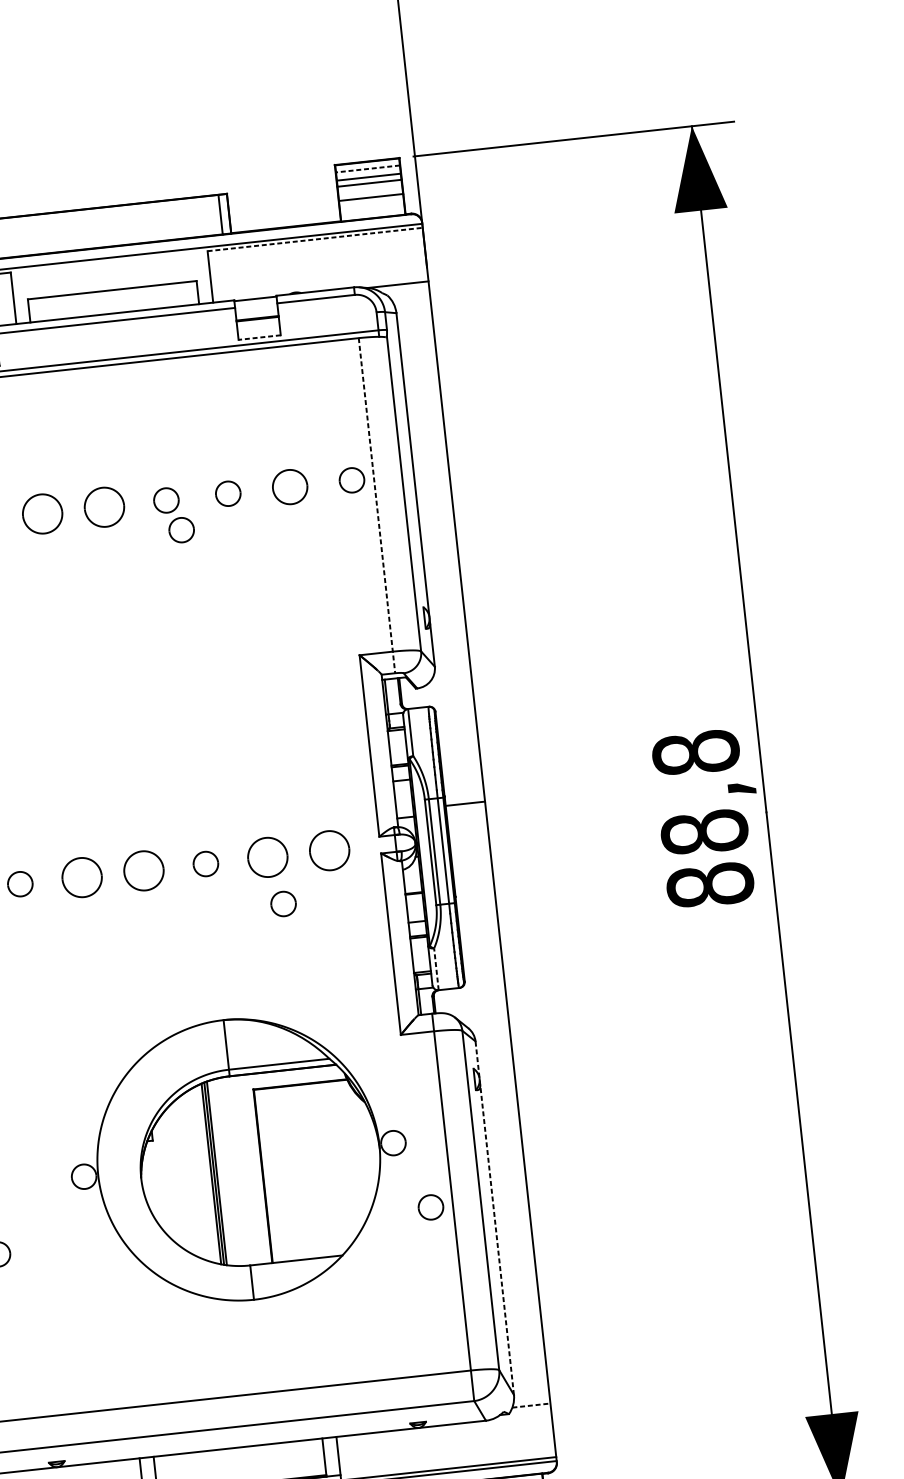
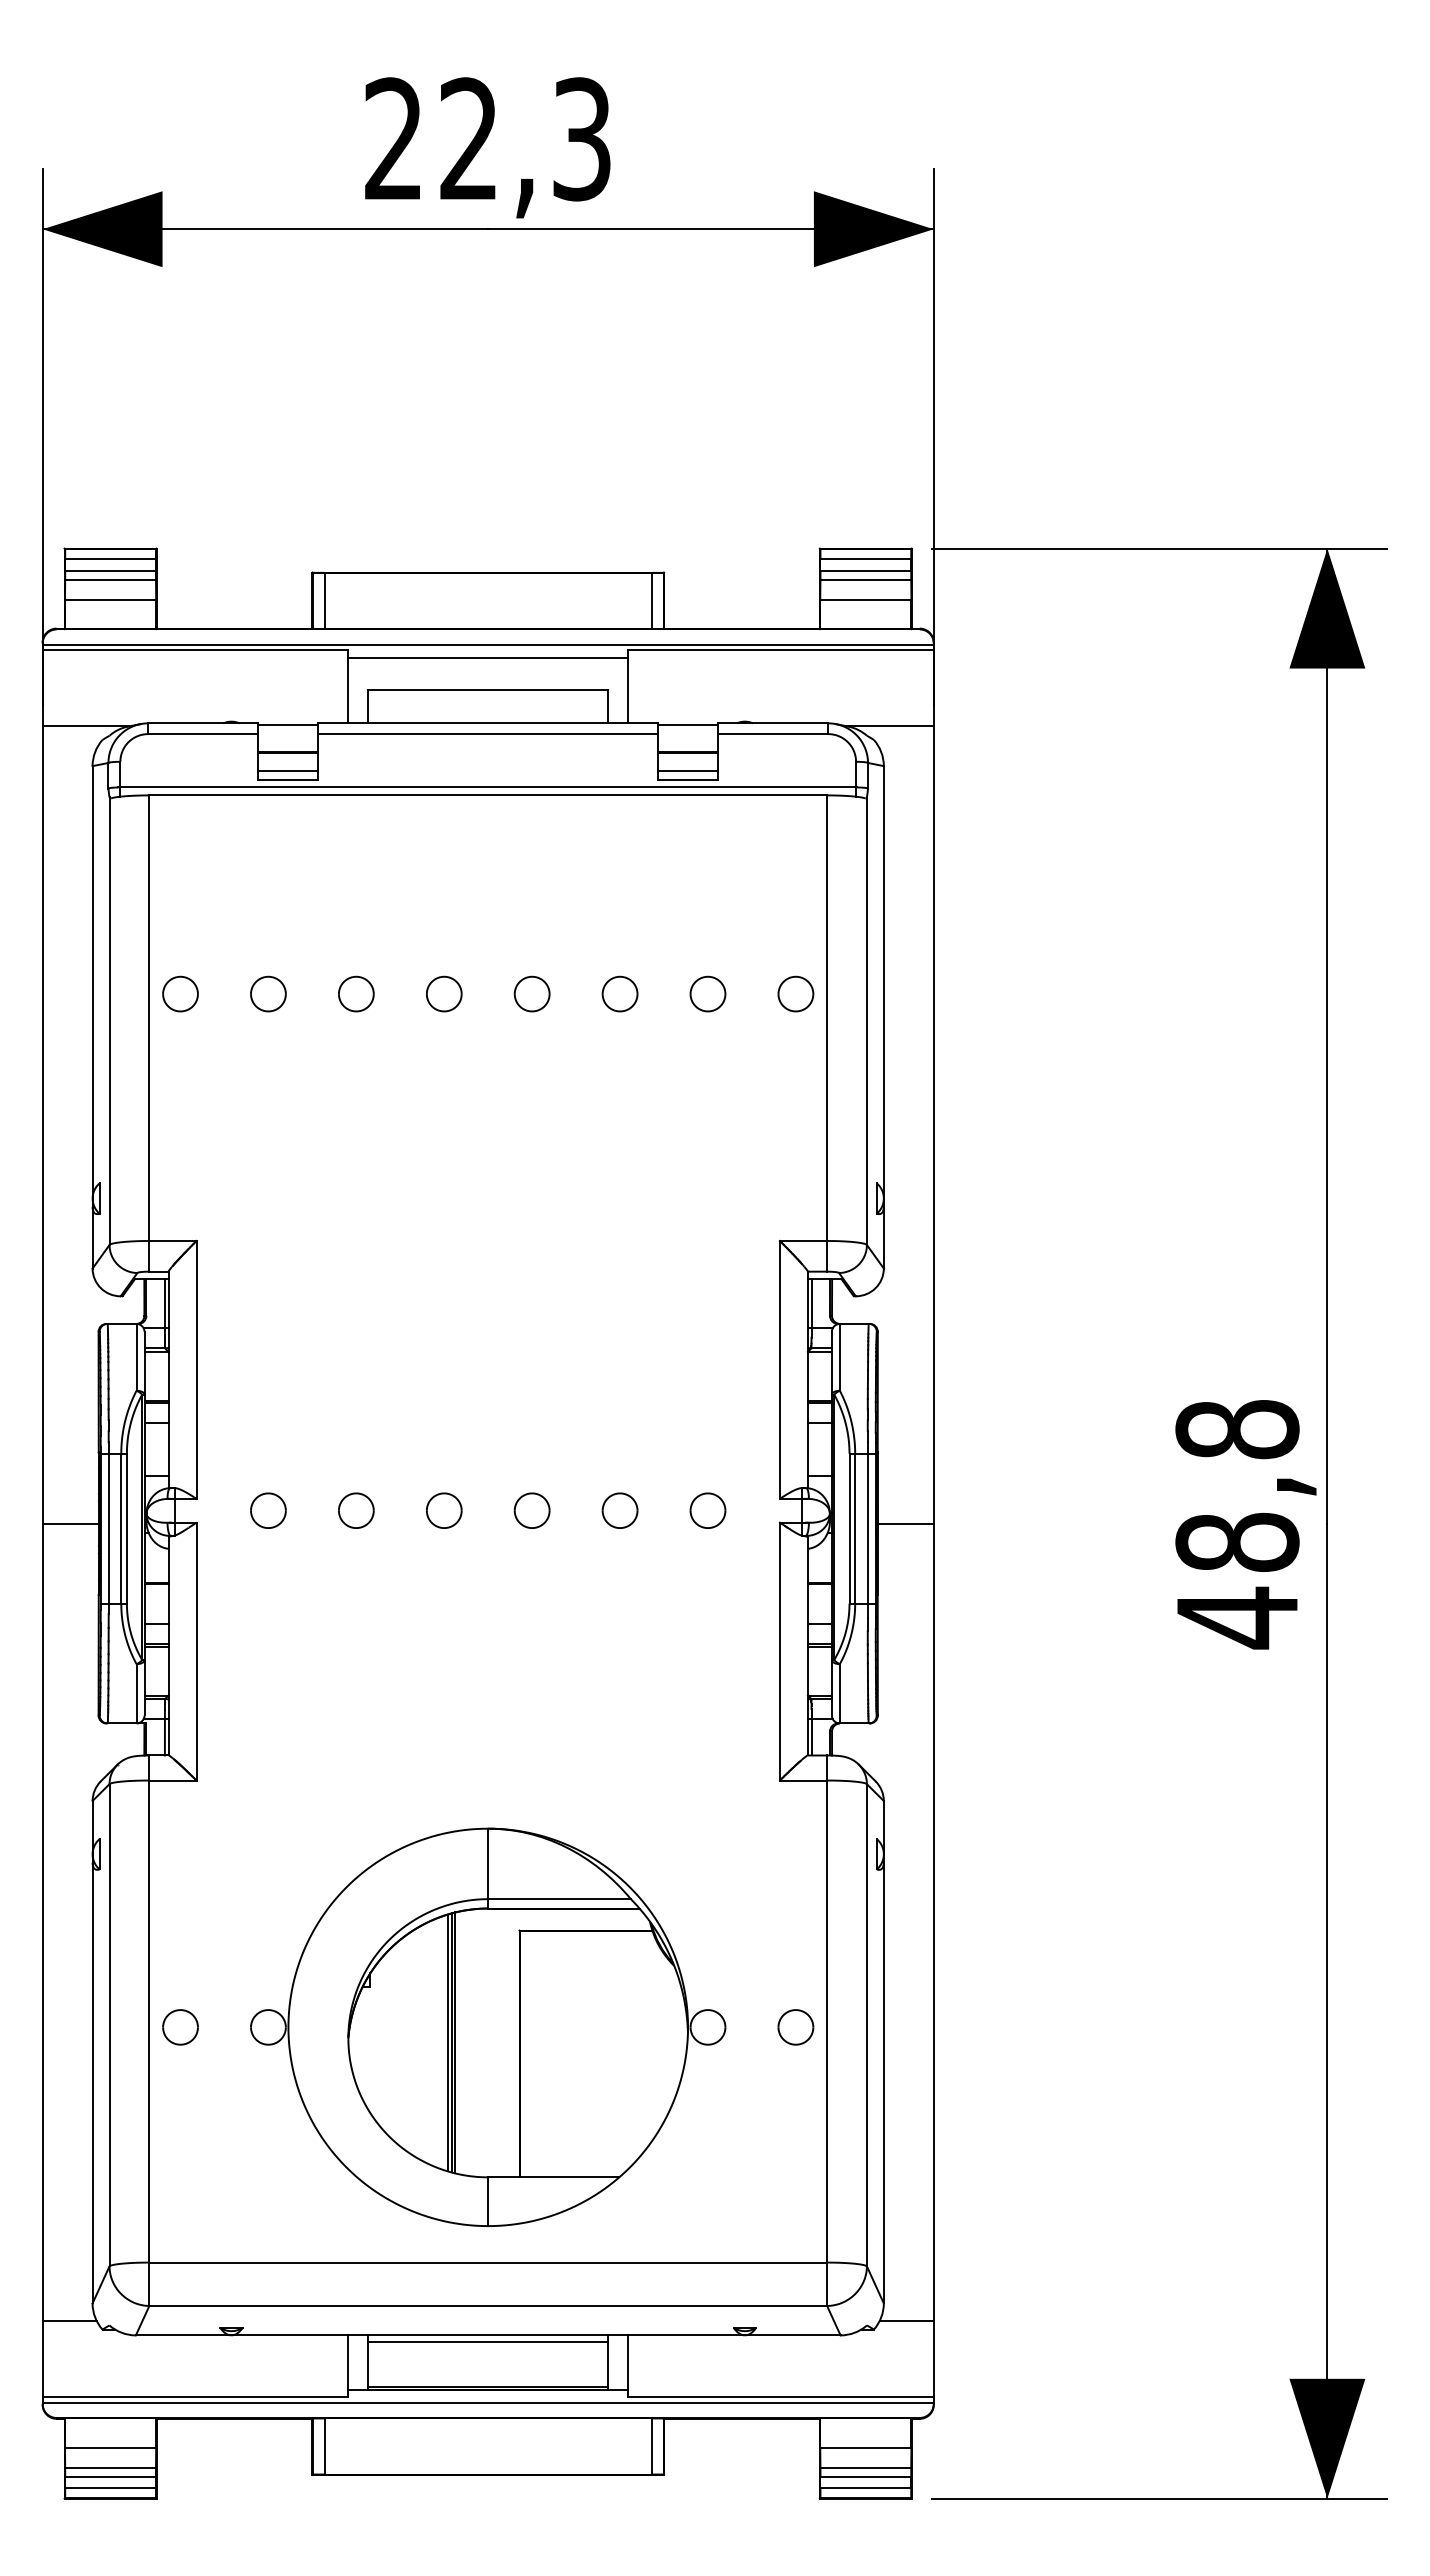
line: (367, 169) -> (865, 559), dashed -> solid
line: (314, 239) -> (780, 650), dashed -> solid
line: (109, 266) -> (488, 657), added
line: (258, 331) -> (687, 770), added
line: (260, 337) -> (688, 779), dashed -> solid
part: (289, 486) -> (707, 993), size x0.71
part: (104, 506) -> (444, 993), size x0.62
line: (377, 506) -> (827, 1034), dashed -> solid
part: (42, 513) -> (356, 993), size x0.62
part: (181, 529) -> (548, 1037), removed
line: (465, 803) -> (905, 1523), moved
part: (329, 850) -> (707, 1510), size x0.62
part: (267, 857) -> (619, 1510), size x0.62
part: (144, 870) -> (444, 1510), size x0.62
part: (82, 877) -> (356, 1510), size x0.62
text: (710, 885) -> (1237, 1617), 88,8 -> 48,8
part: (283, 903) -> (634, 1578), removed
line: (436, 969) -> (839, 1693), dashed -> solid
part: (238, 1159) -> (488, 2026), moved
line: (494, 1217) -> (883, 2051), dashed -> solid
line: (531, 1405) -> (907, 2321), dashed -> solid
line: (238, 1452) -> (488, 2342), added

